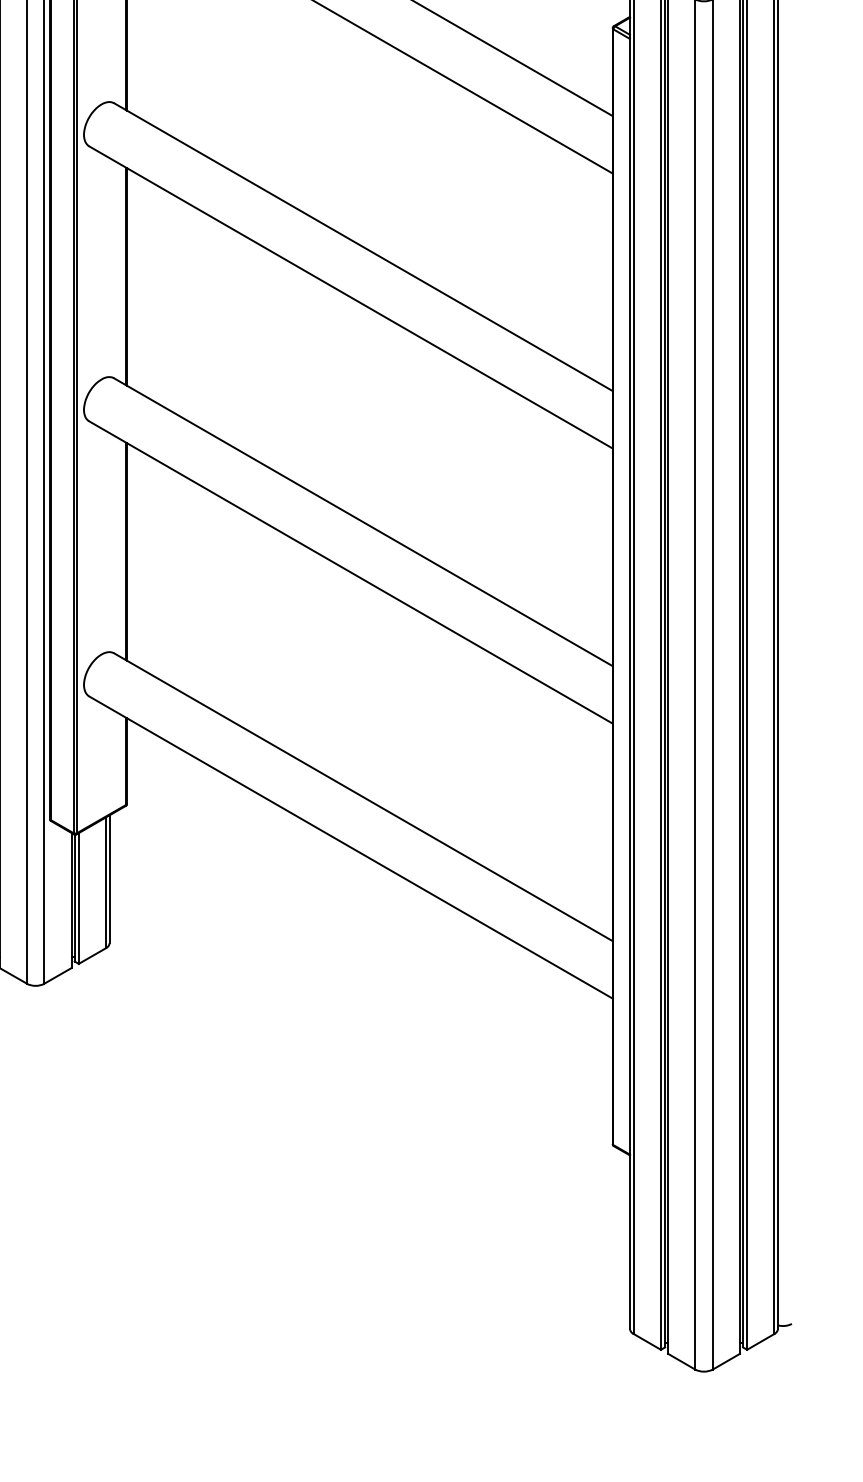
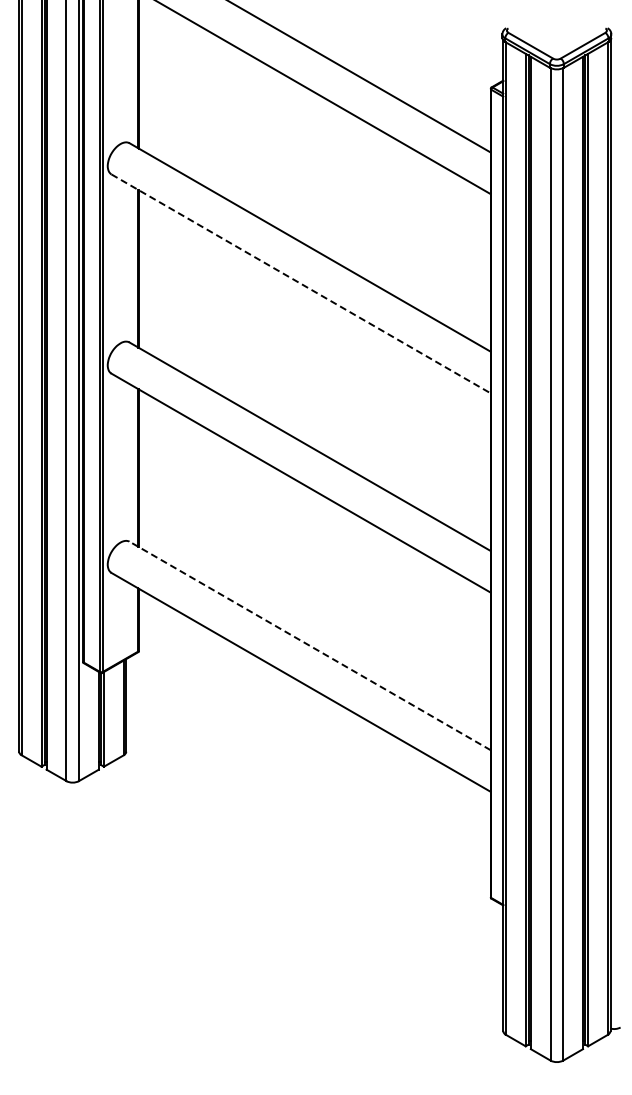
line: (351, 296) -> (301, 283), solid -> dashed
line: (363, 796) -> (310, 645), solid -> dashed

